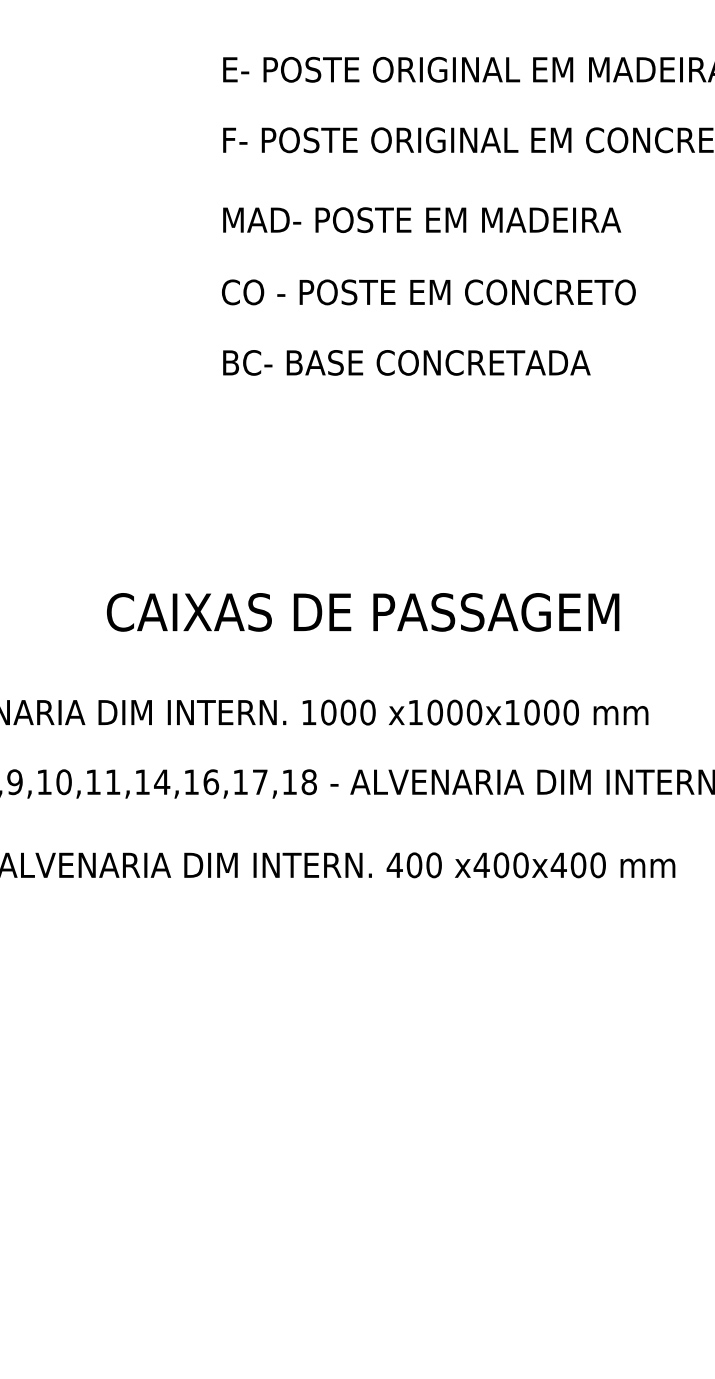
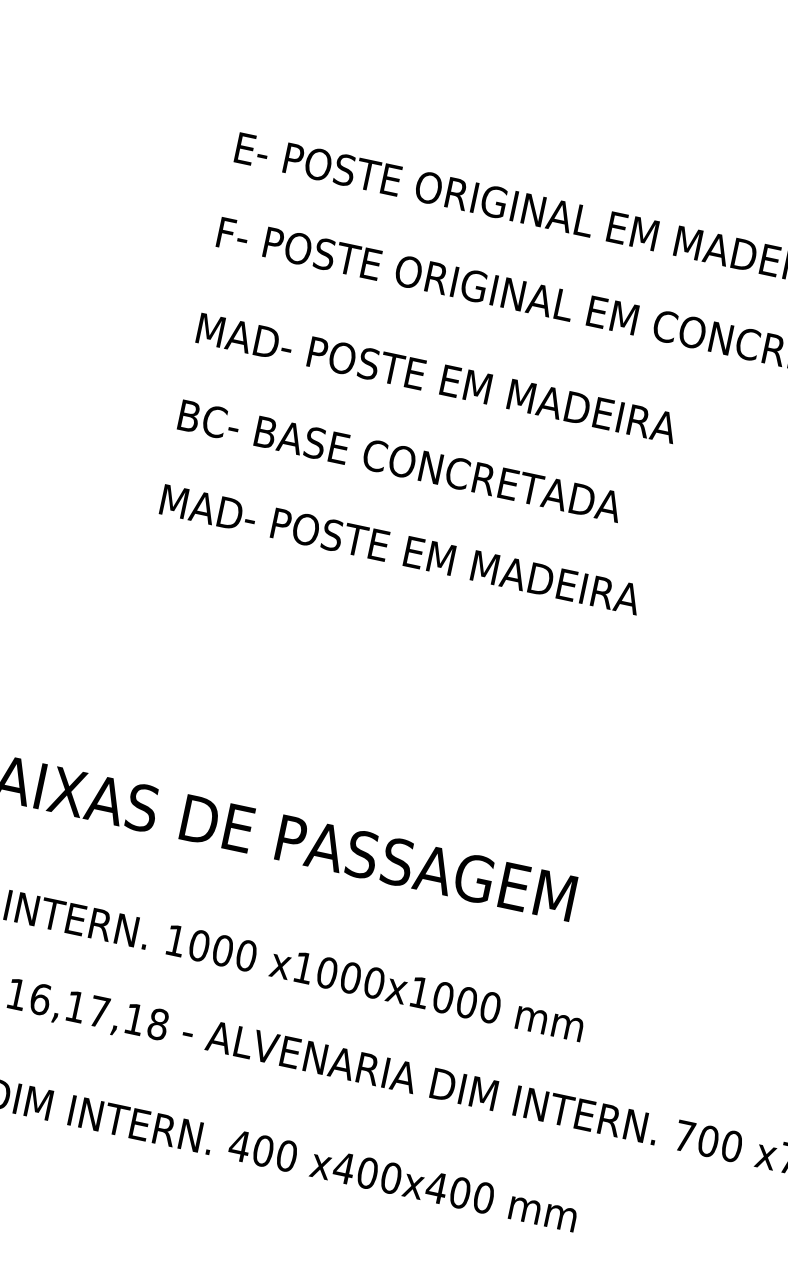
text: (428, 292) -> (426, 466), CO - POSTE EM CONCRETO -> BC- BASE CONCRETADA
text: (423, 362) -> (402, 549), BC- BASE CONCRETADA -> MAD- POSTE EM MADEIRA

